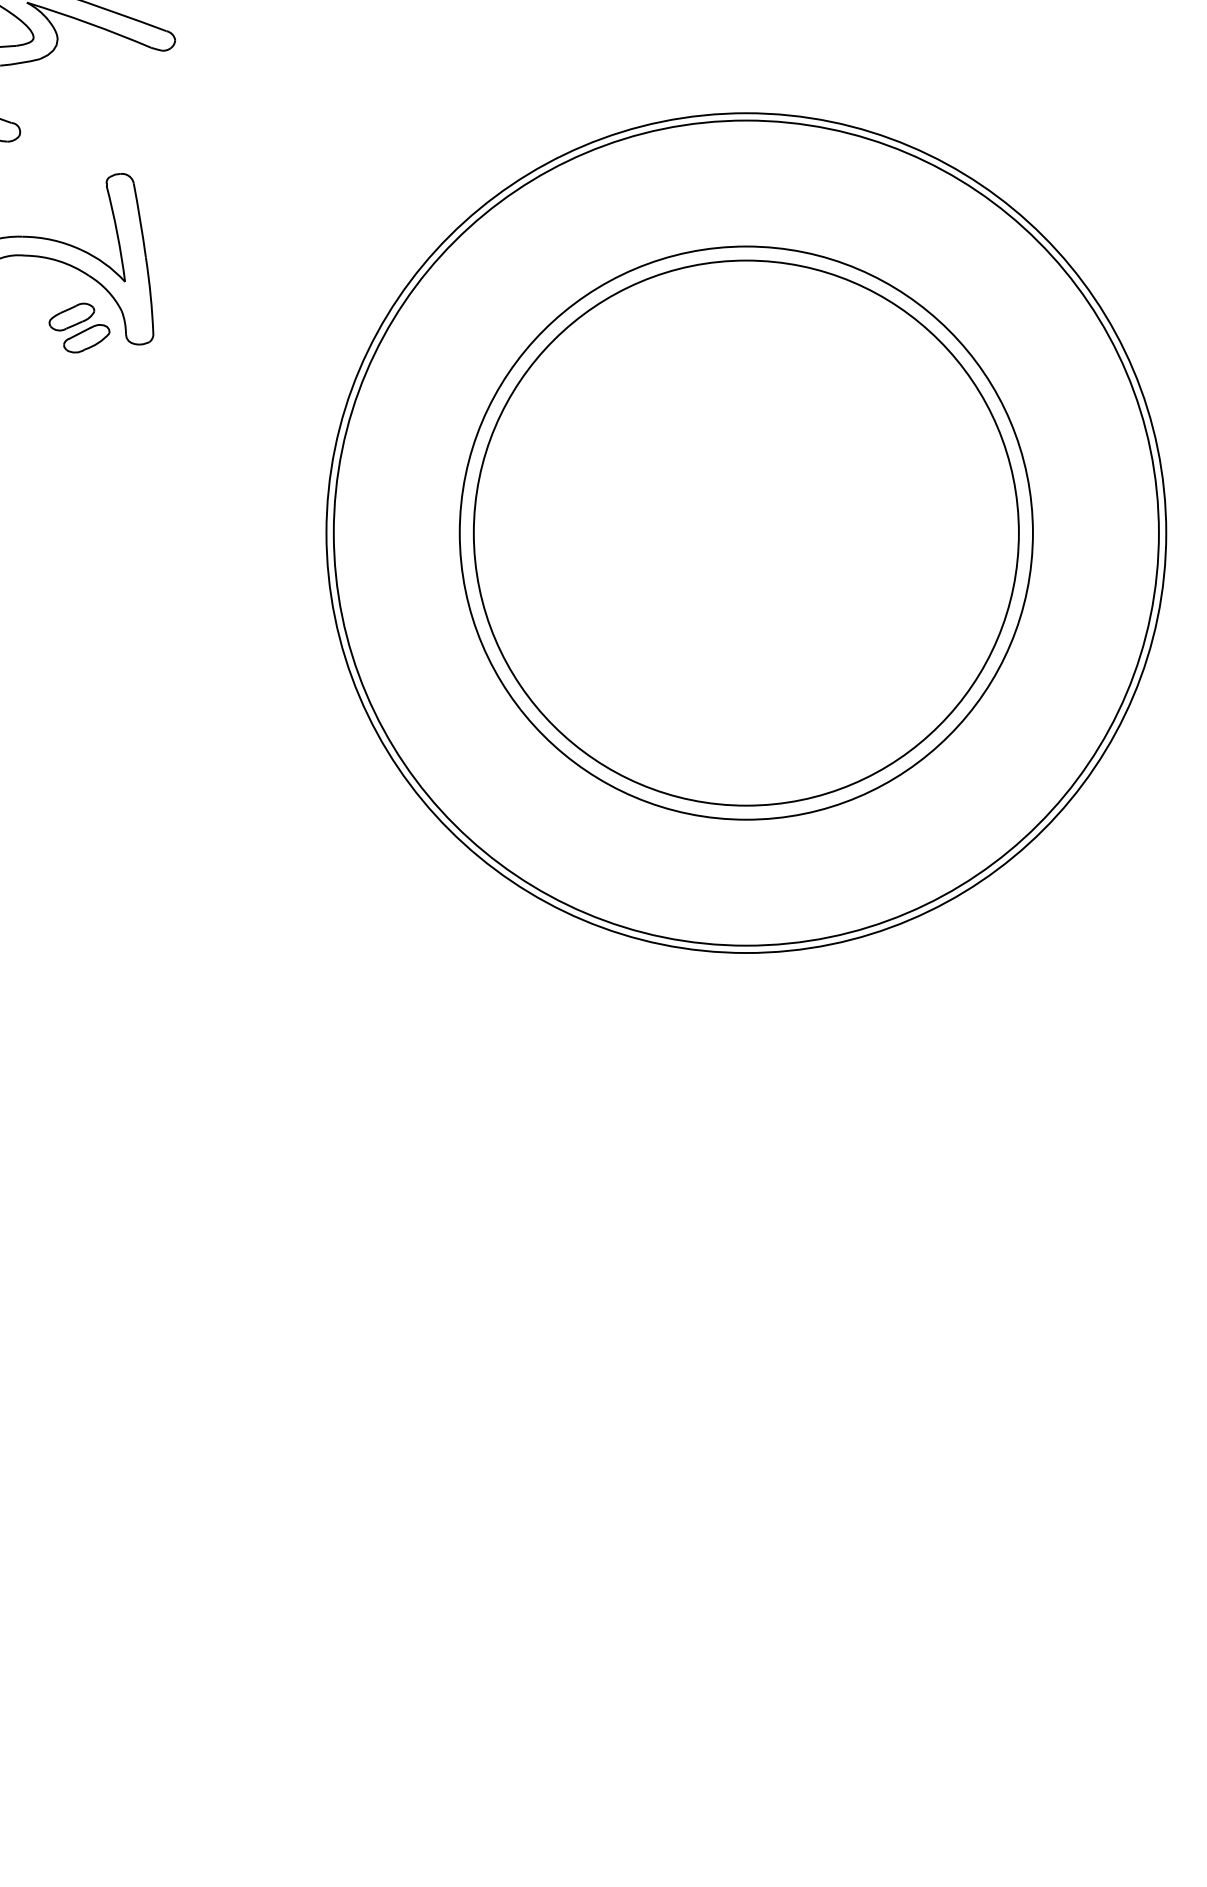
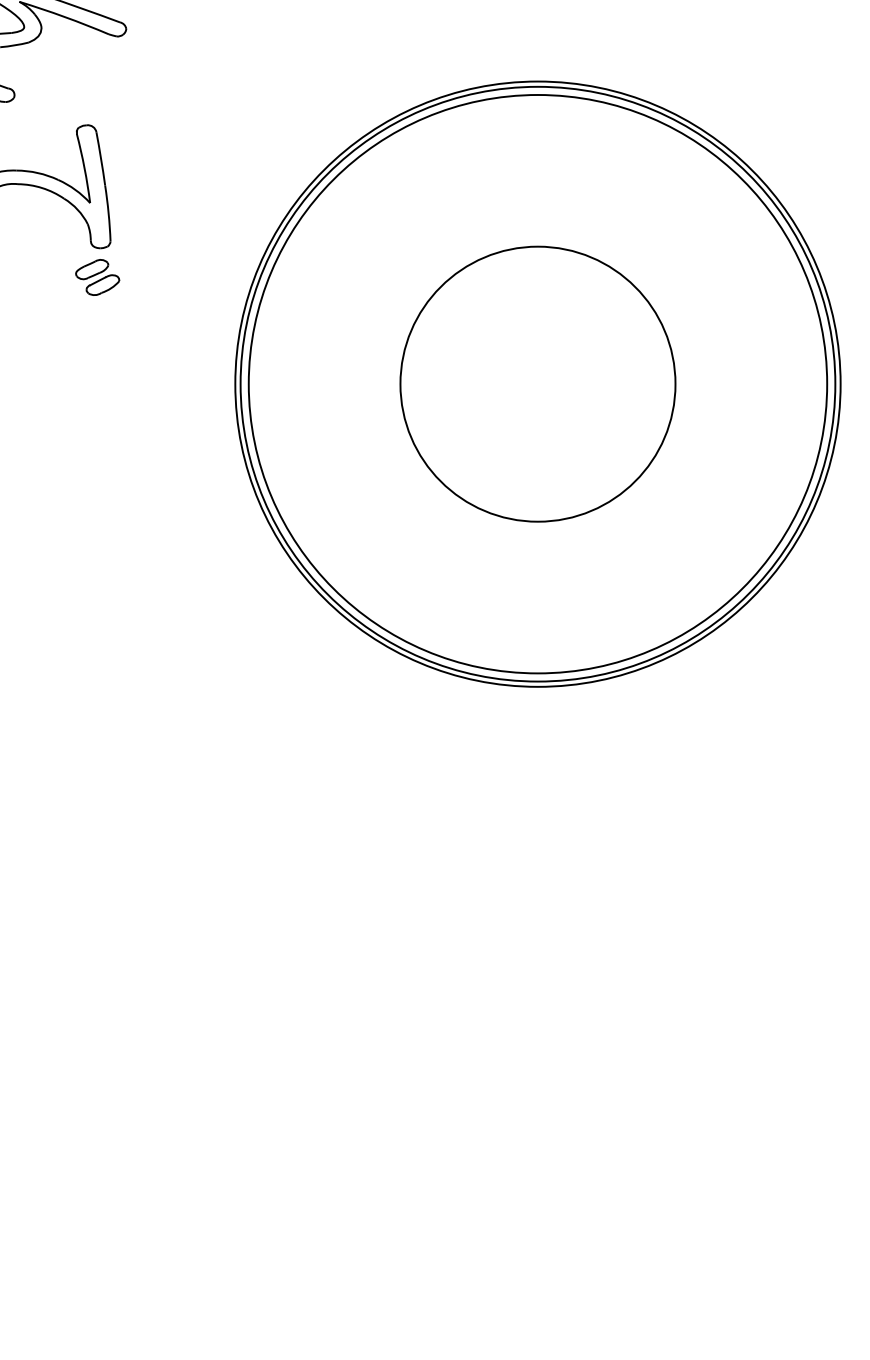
part: (79, 327) -> (97, 277), moved
circle: (745, 532) -> (537, 383), size x0.7
circle: (745, 532) -> (537, 383), size x1.4

